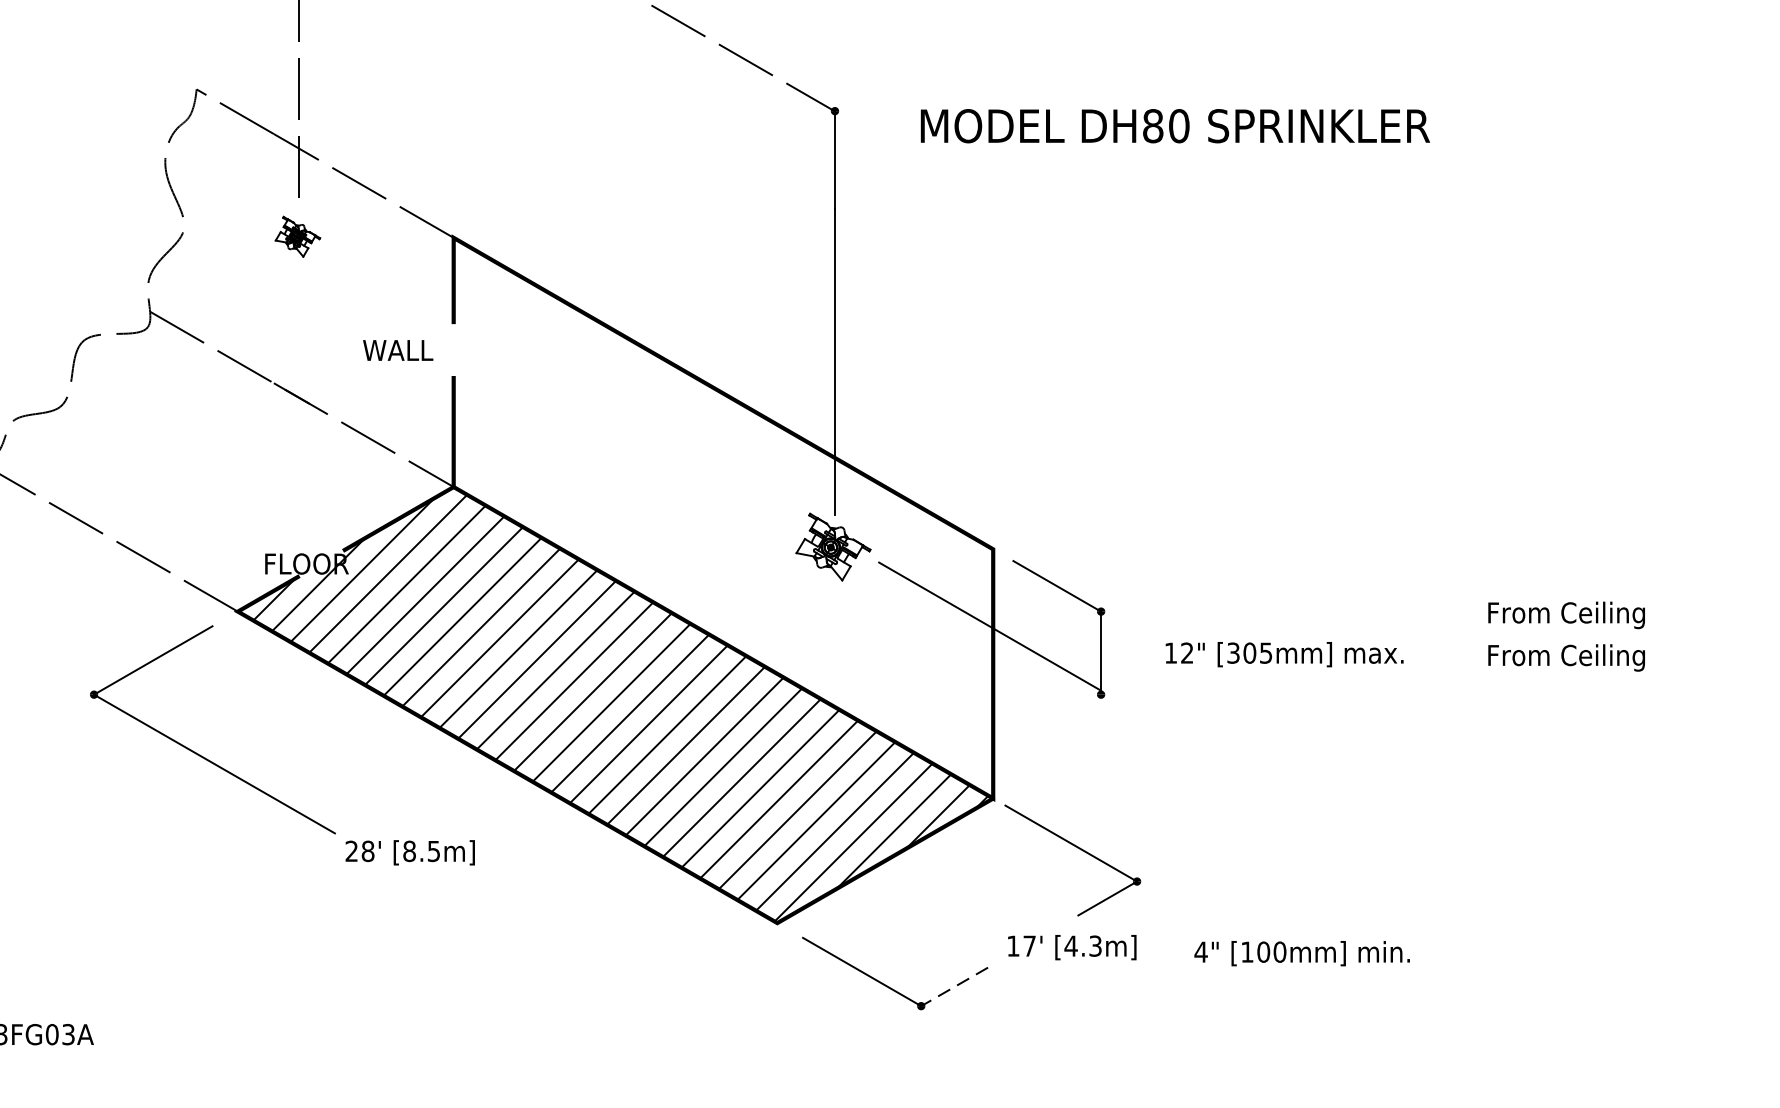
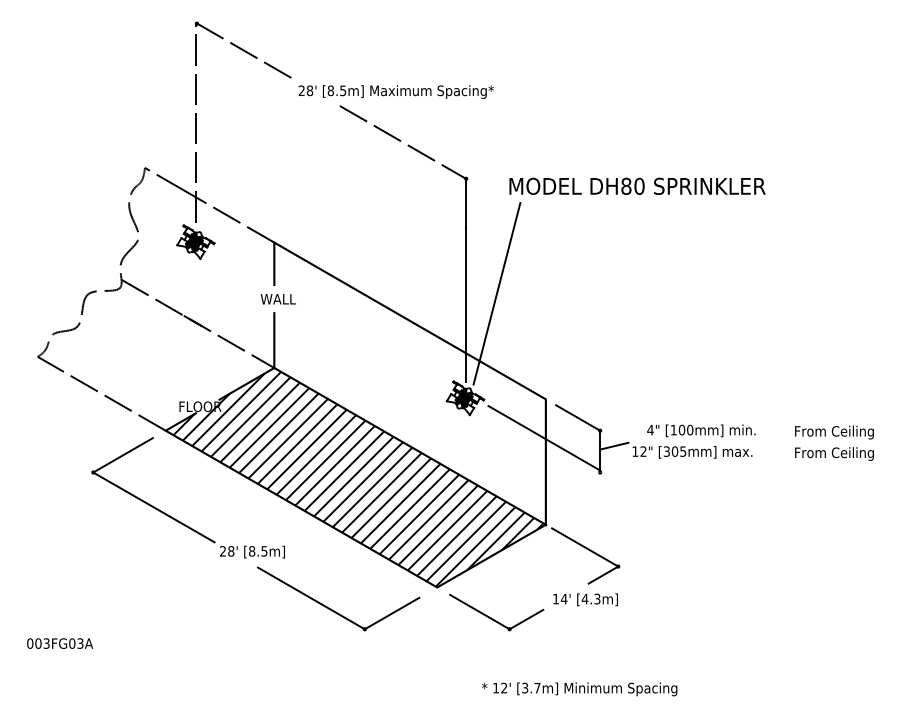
part: (297, 235) -> (195, 241), size x1.67
line: (895, 339) -> (496, 293), added
text: (396, 350) -> (277, 299), moved
line: (1129, 641) -> (614, 445), added
text: (1028, 944) -> (563, 598), 17' -> 14'
text: (1302, 952) -> (701, 430), moved
part: (569, 966) -> (332, 609), added
line: (954, 986) -> (526, 619), dashed -> solid

